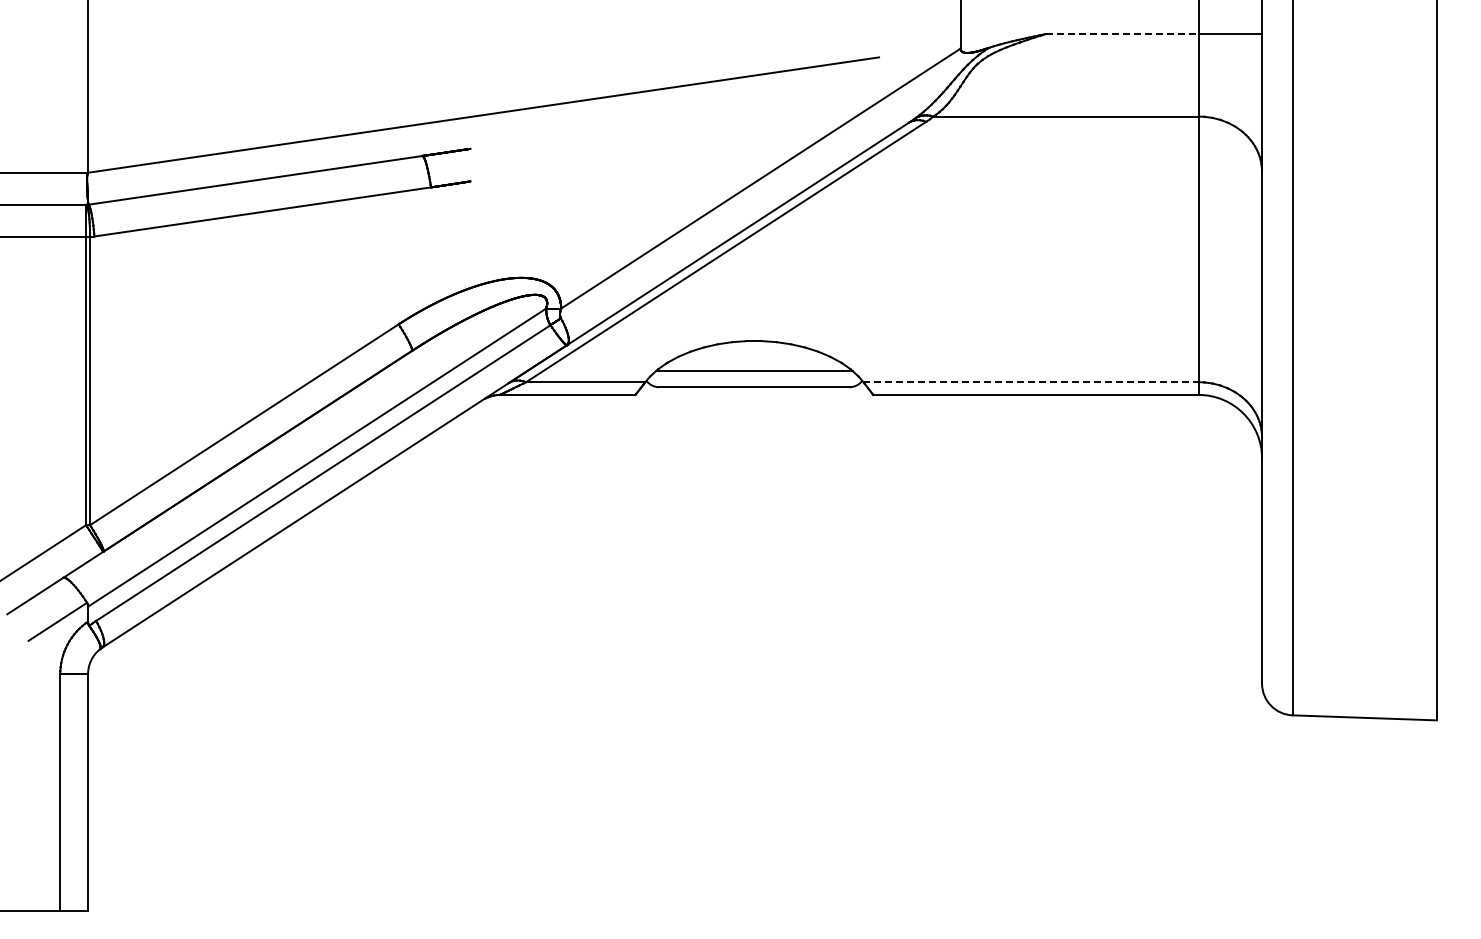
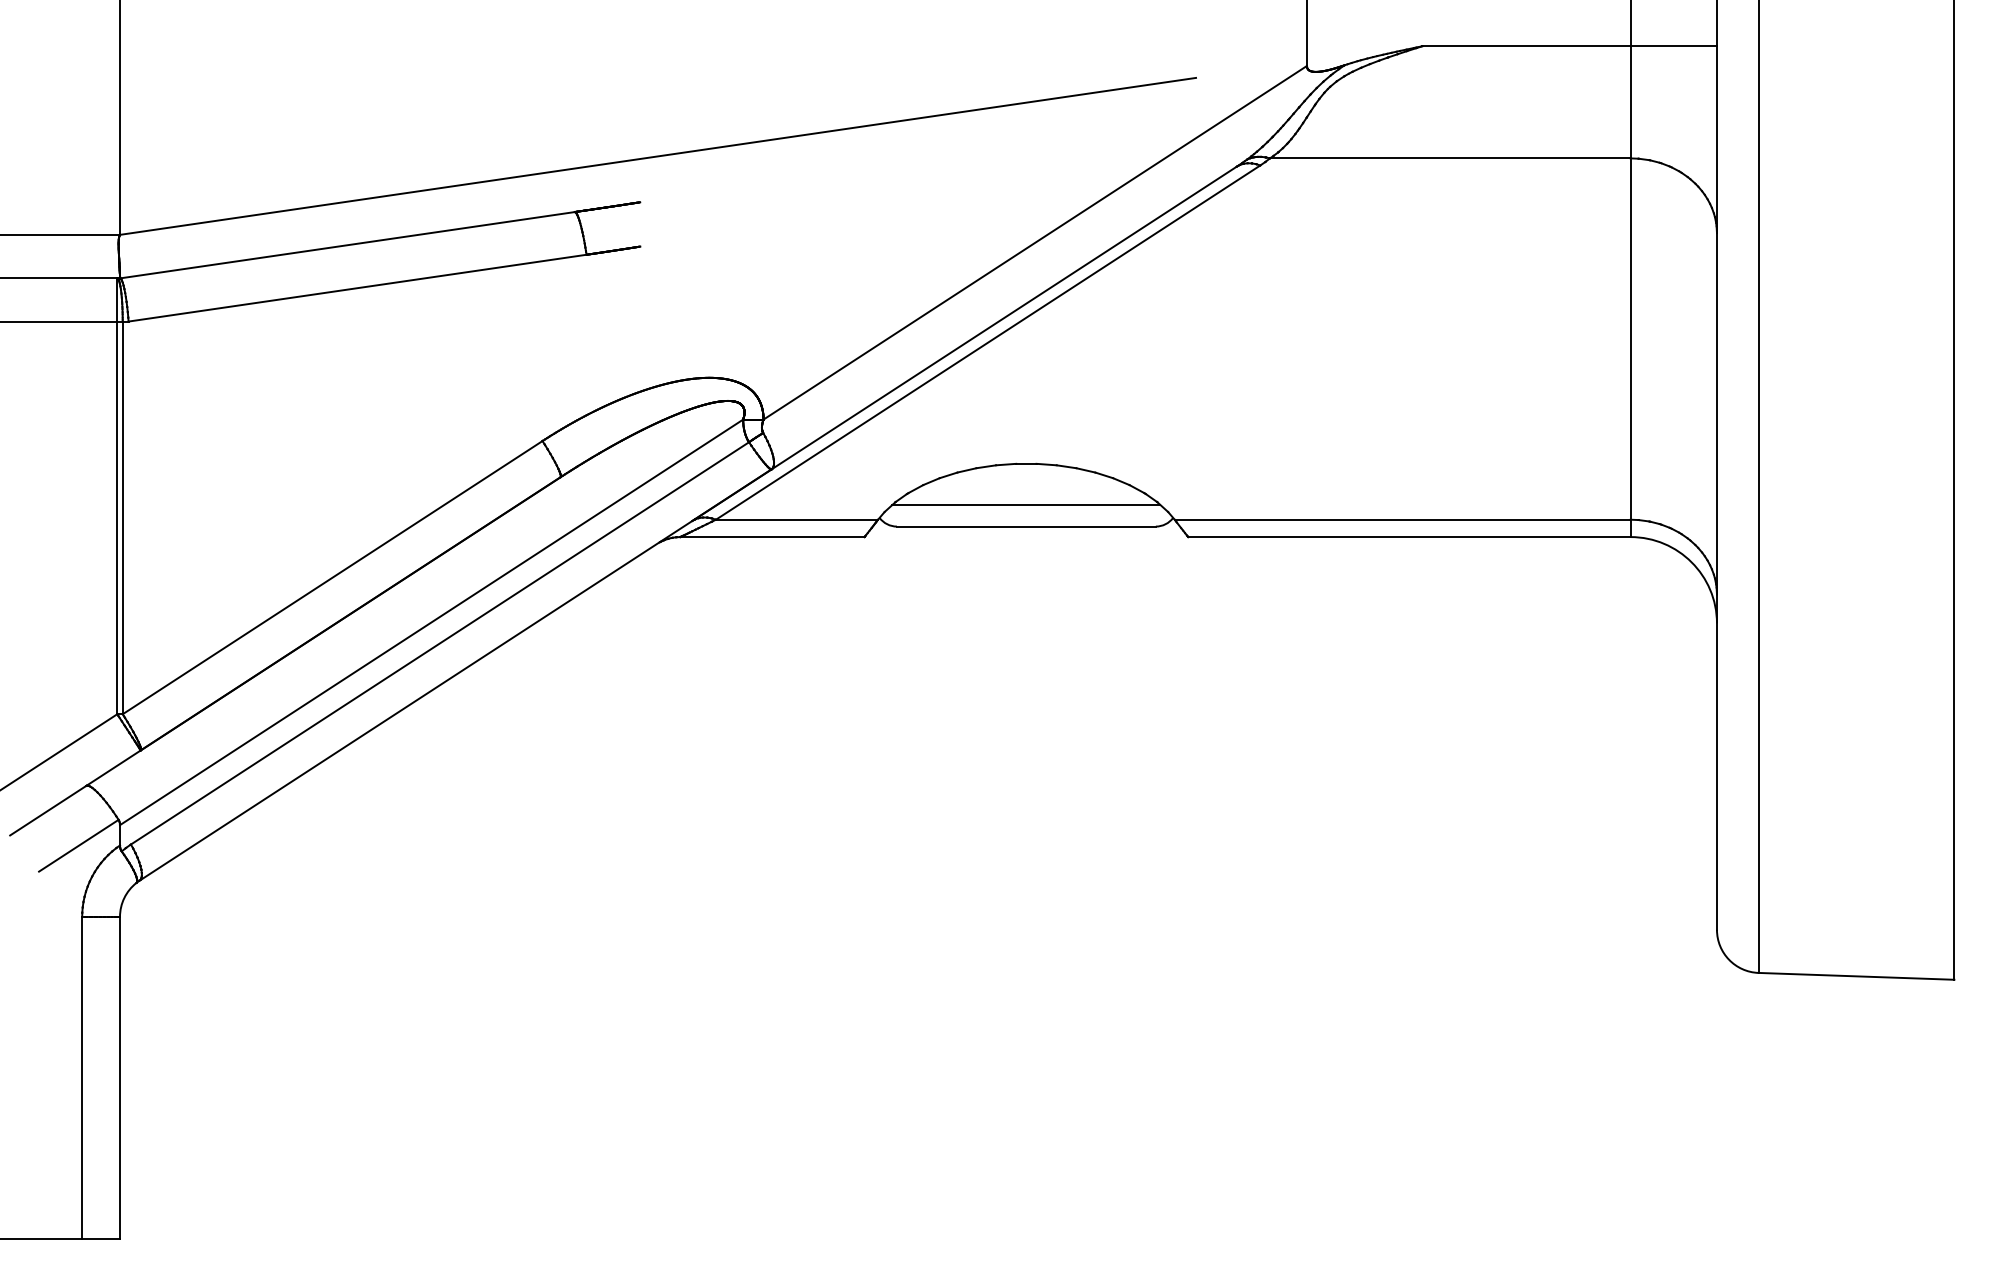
line: (1122, 34) -> (1527, 46), dashed -> solid
line: (1031, 382) -> (1403, 520), dashed -> solid

